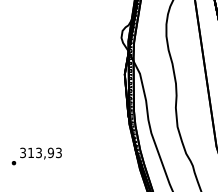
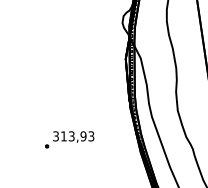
text: (36, 156) -> (69, 139), moved

